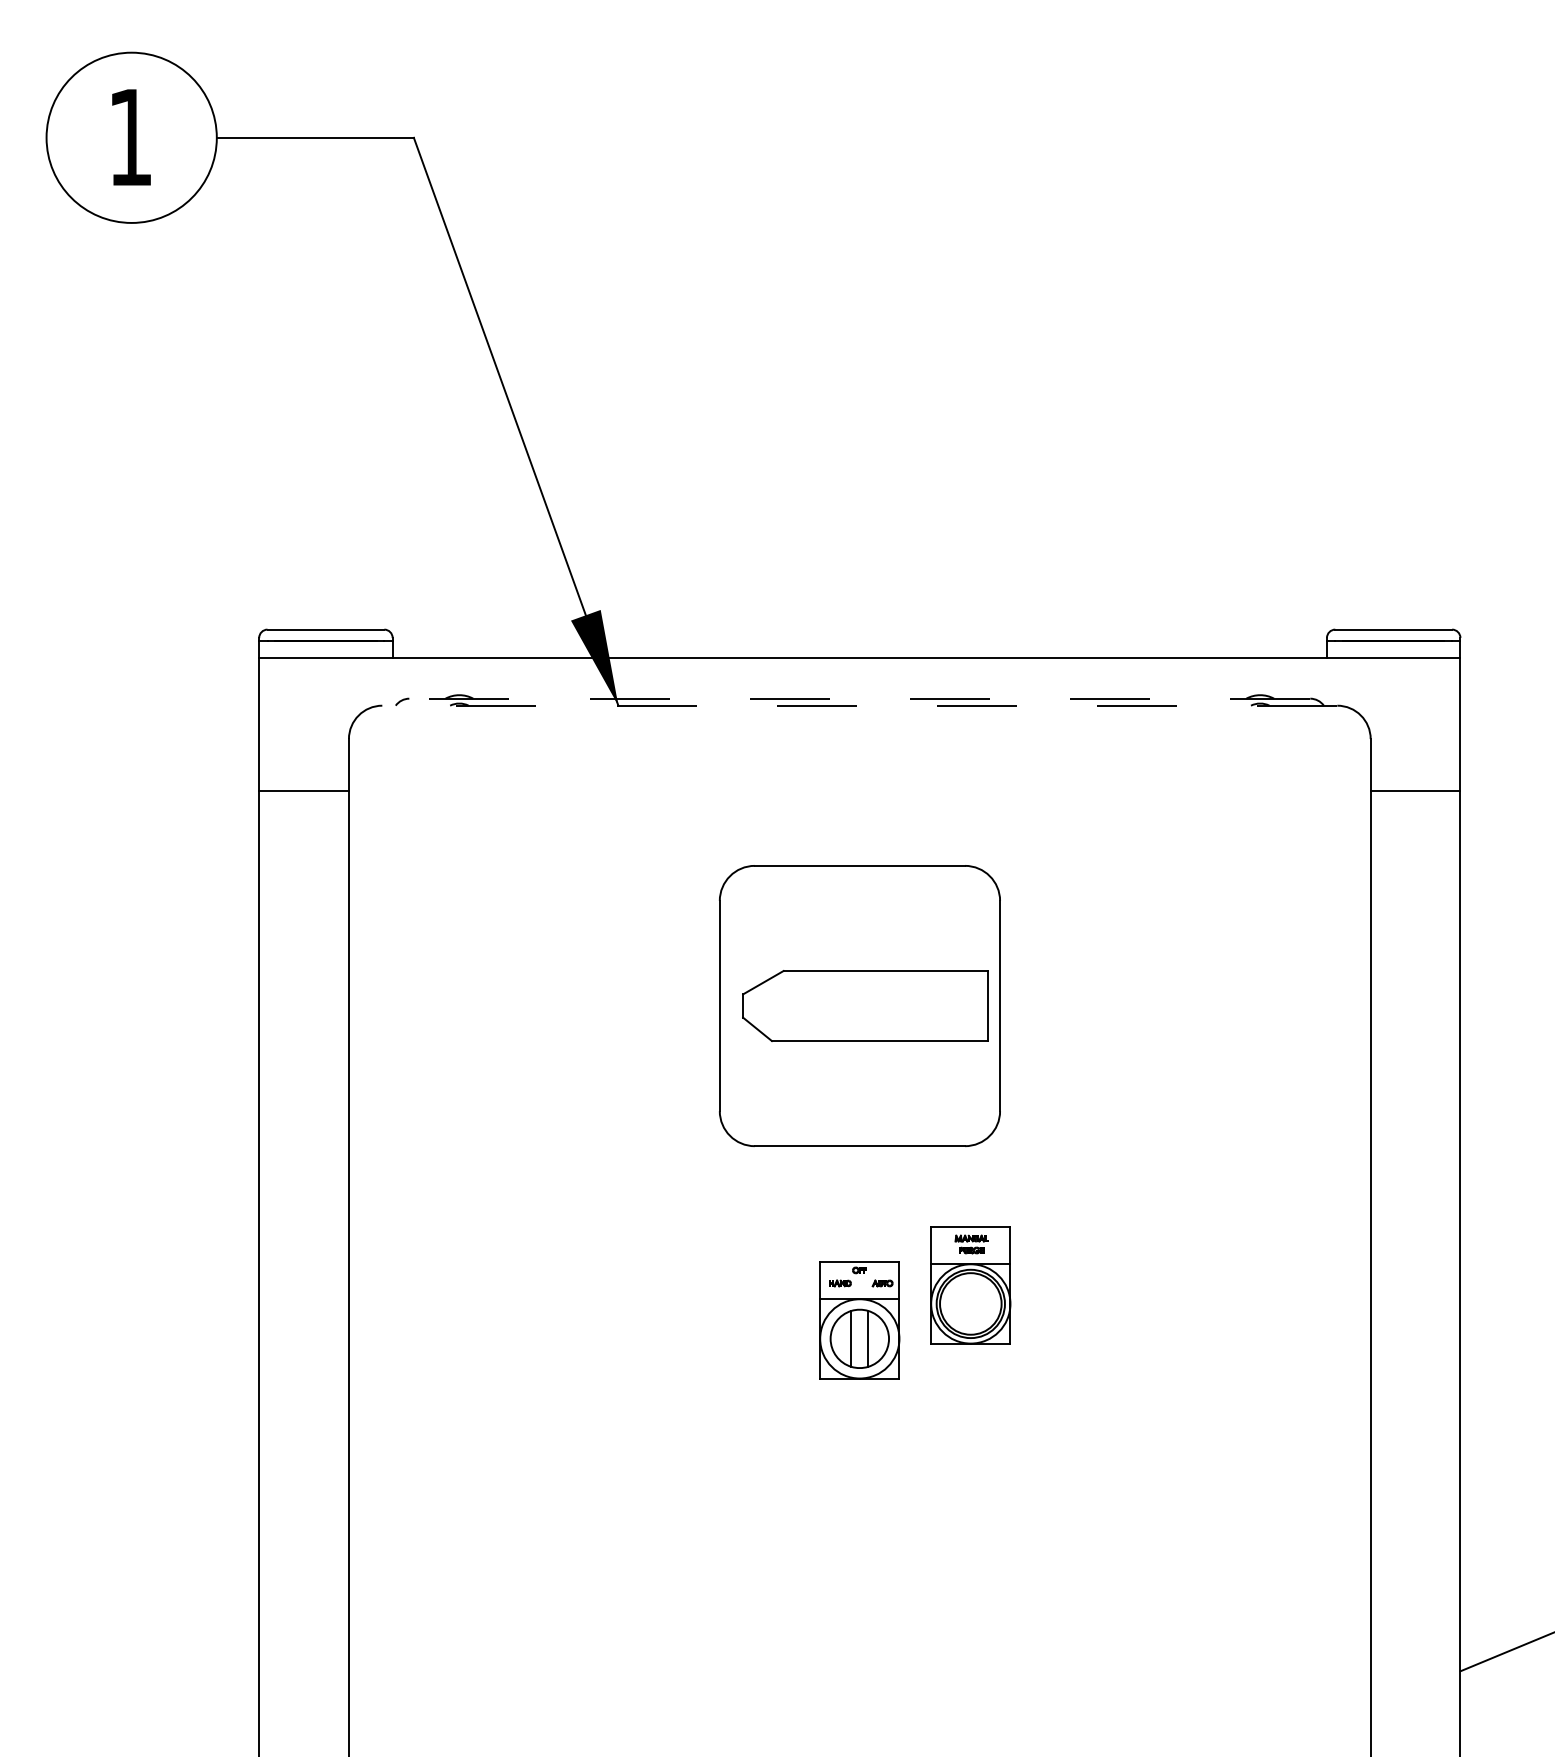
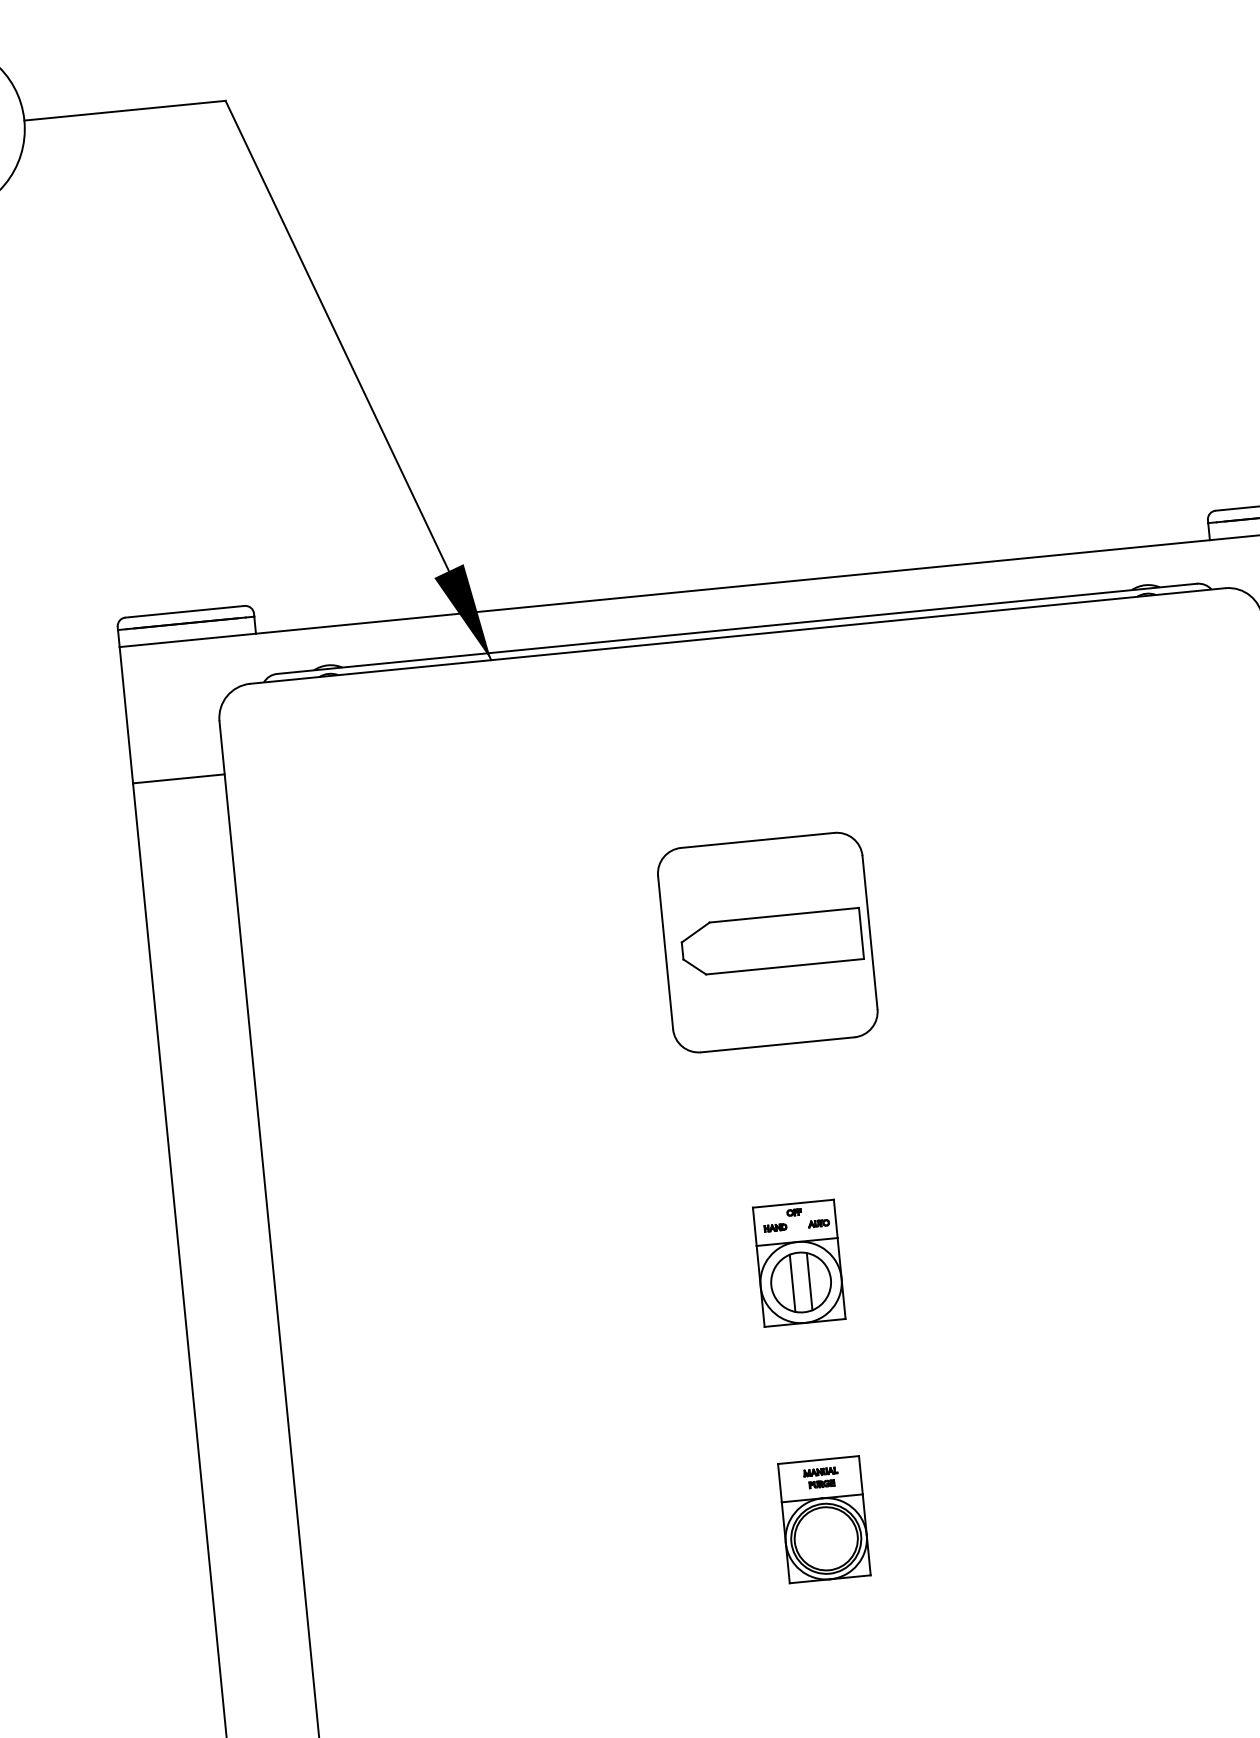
line: (859, 698) -> (736, 628), dashed -> solid
line: (859, 705) -> (737, 635), dashed -> solid
part: (859, 1005) -> (767, 942), size x0.71
part: (970, 1285) -> (824, 1520), moved

